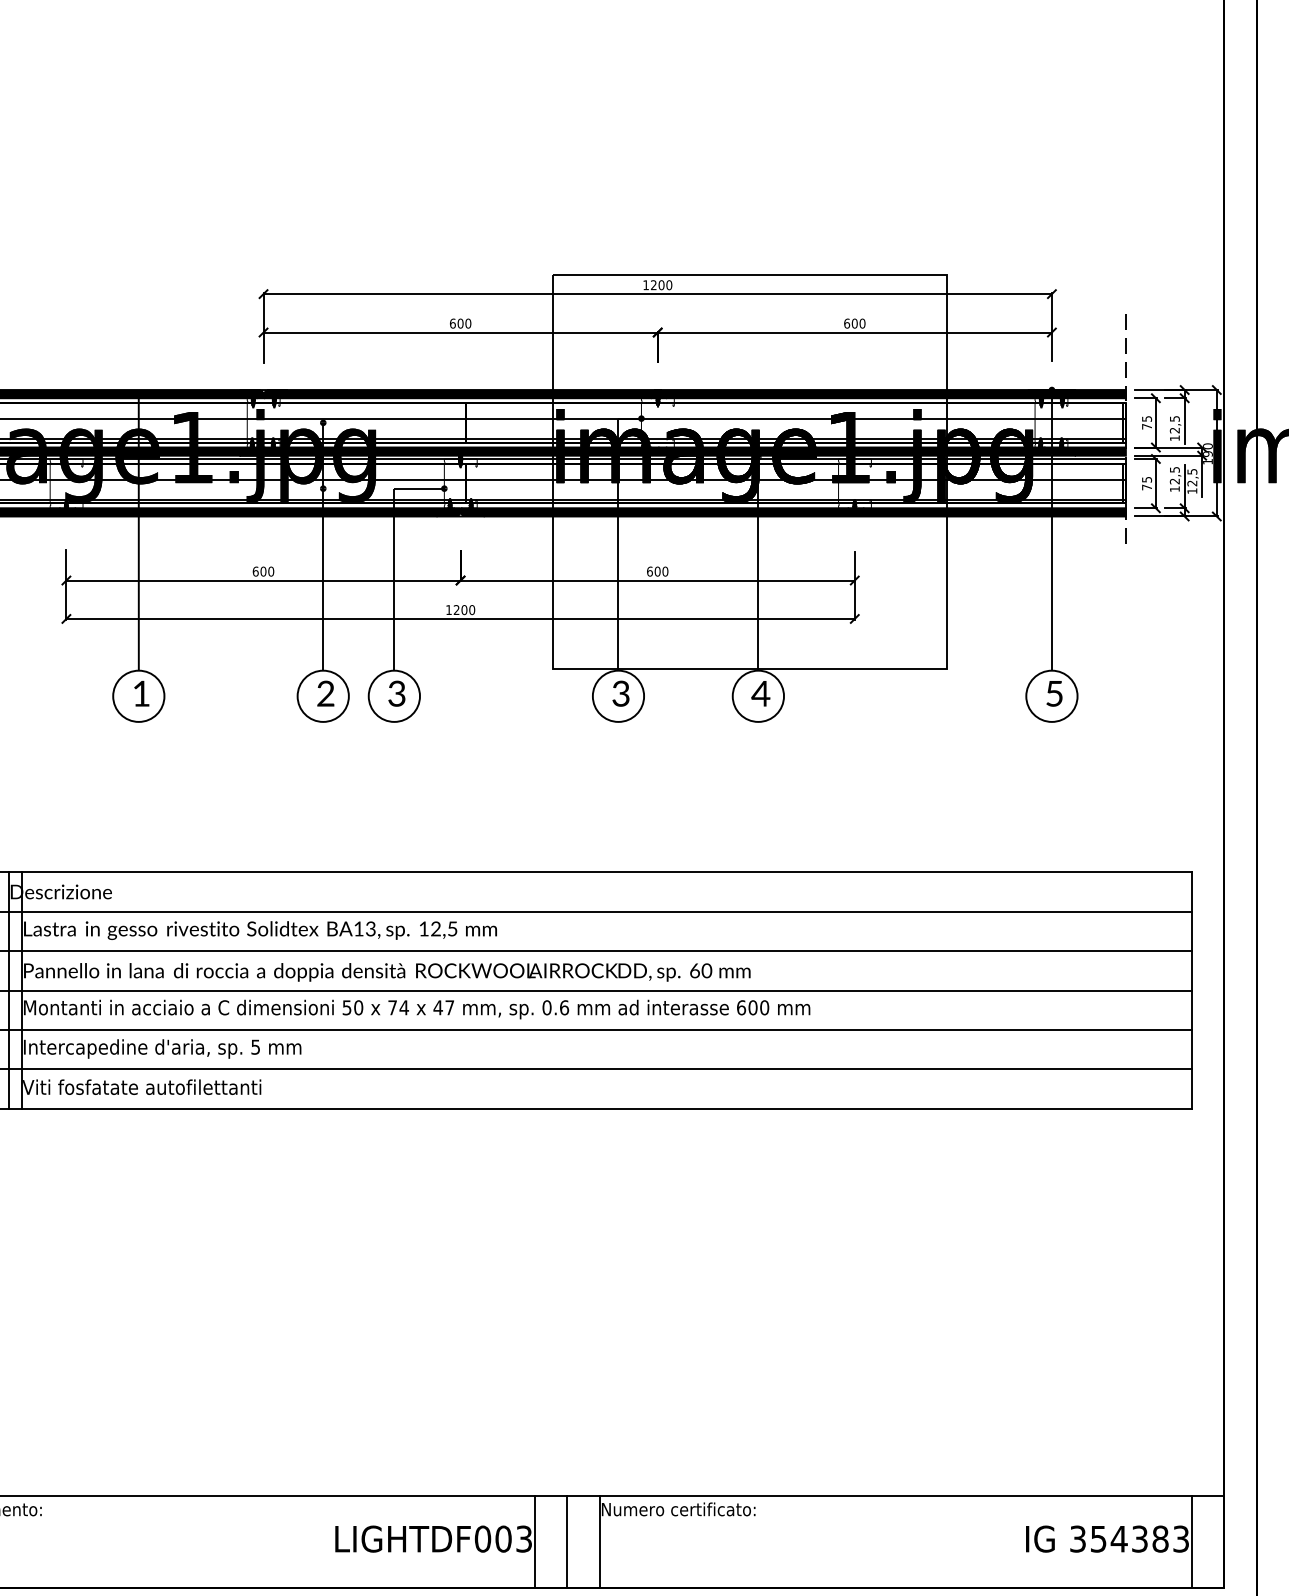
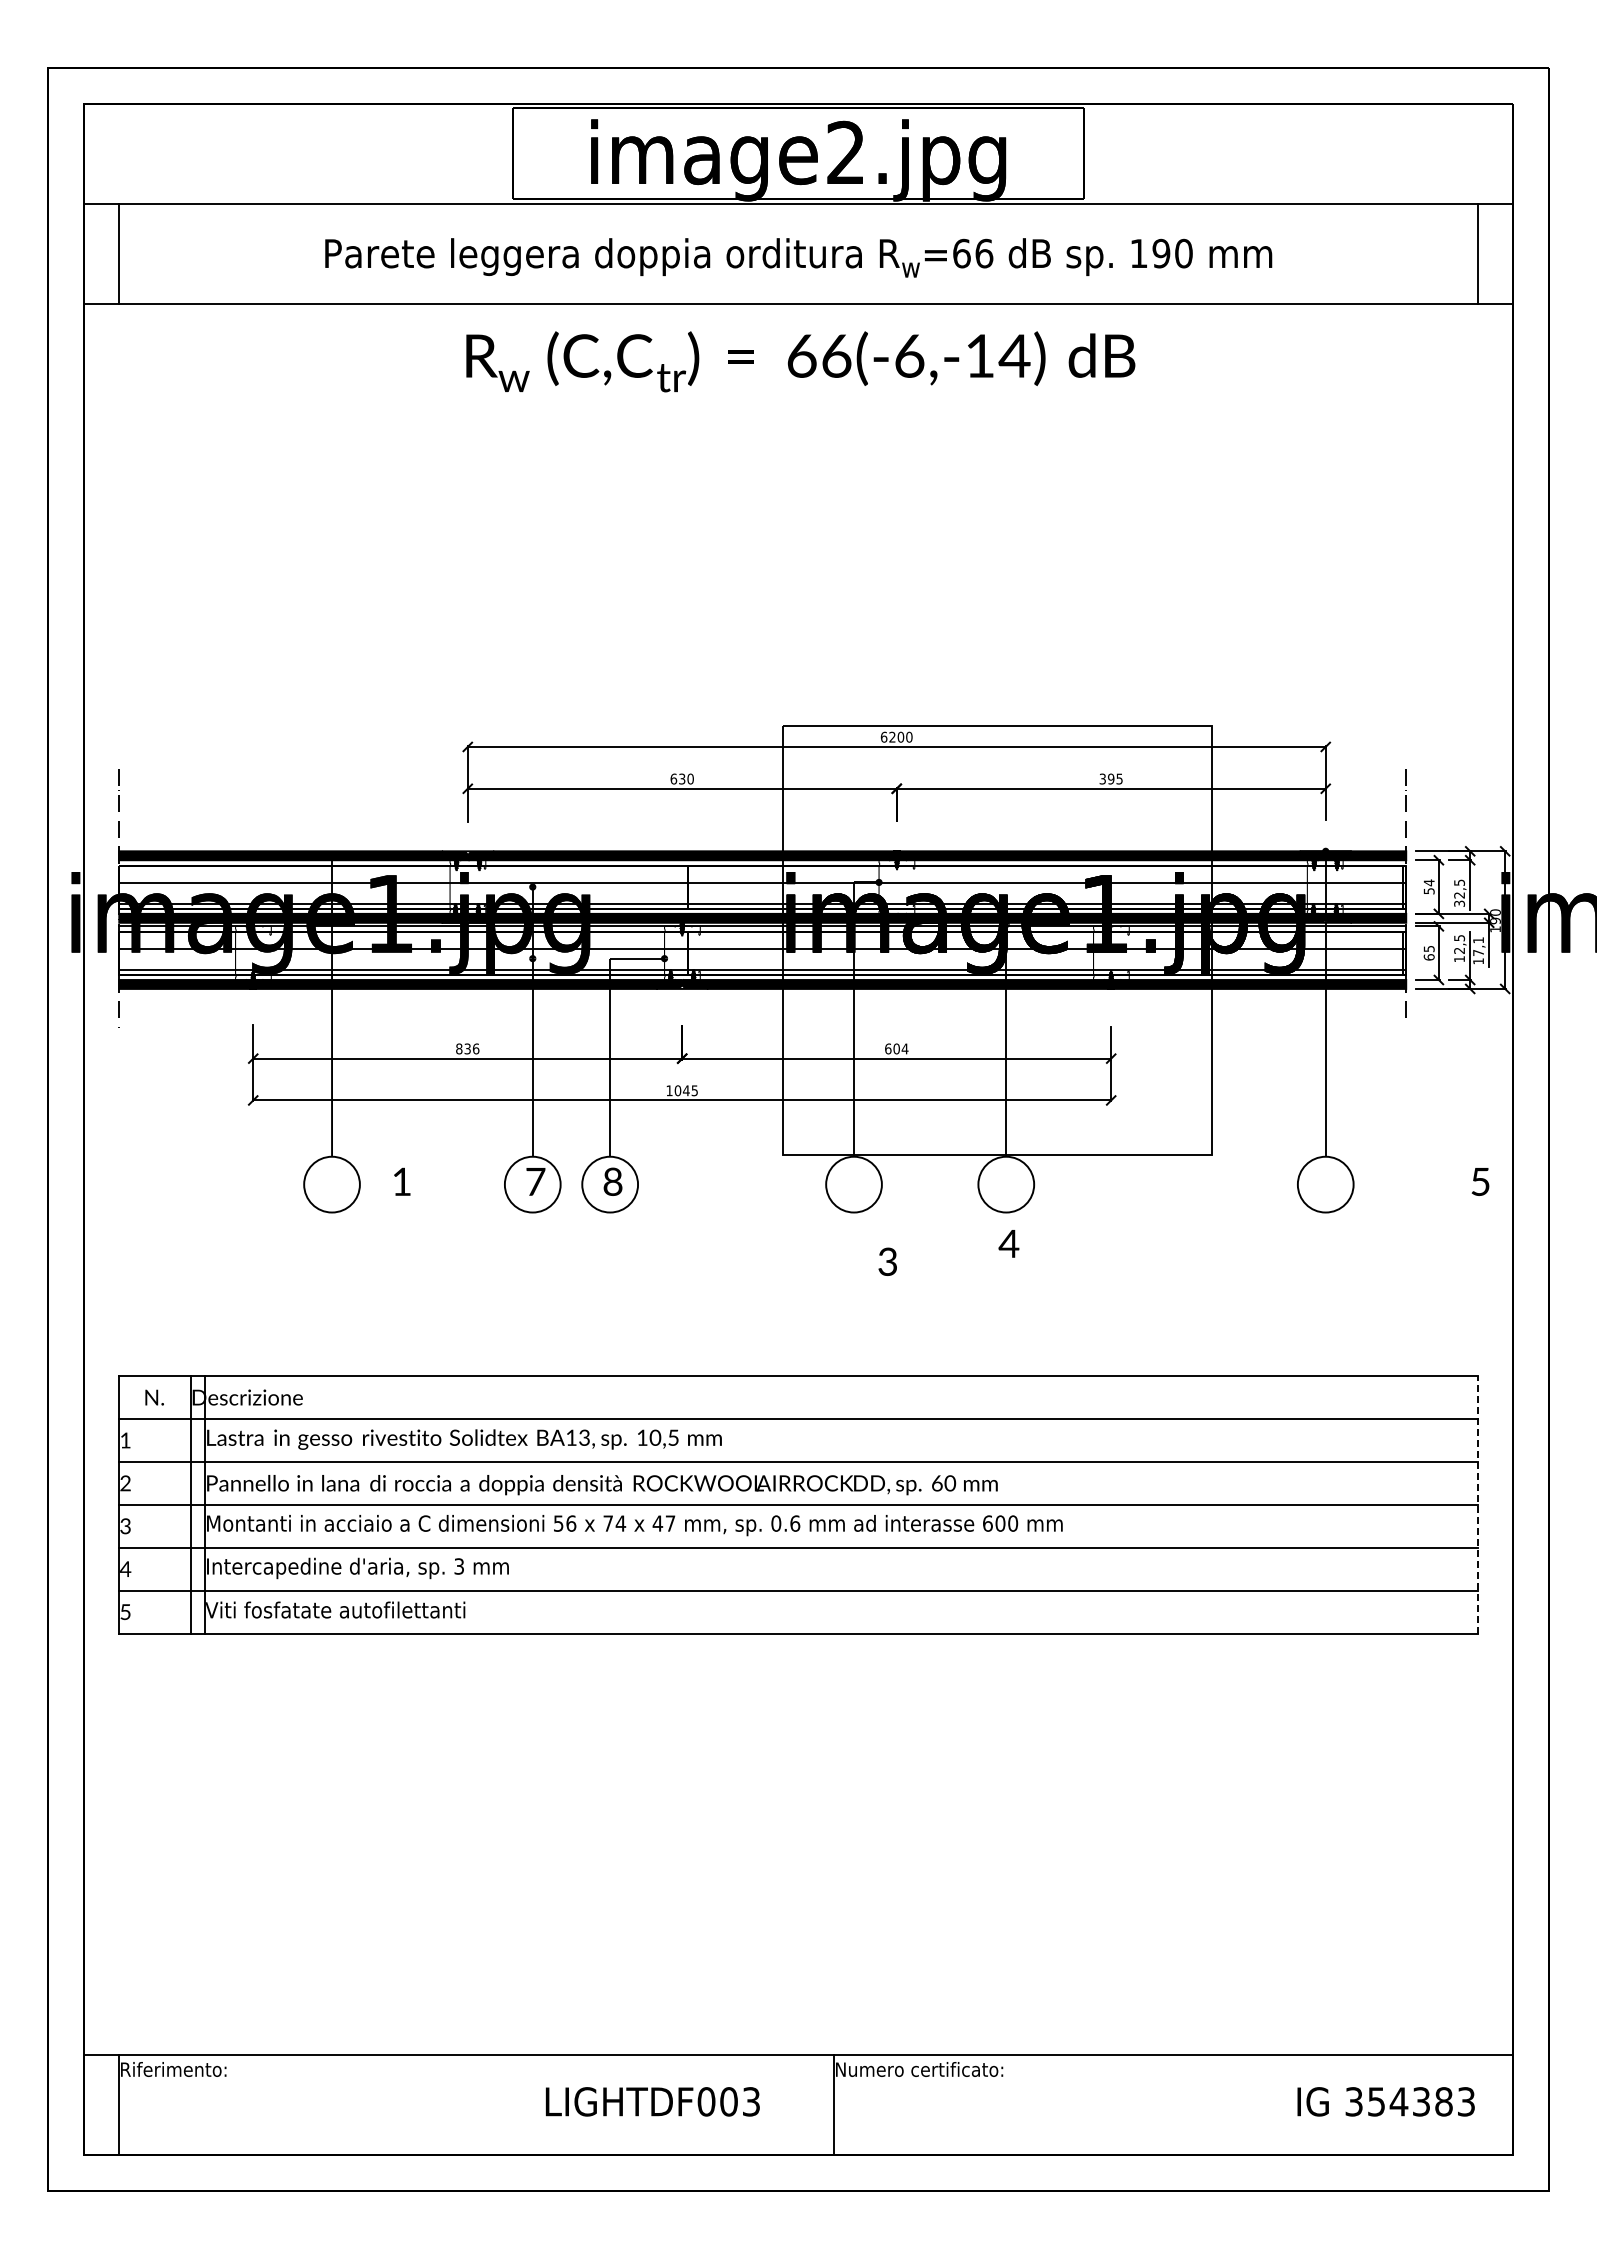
text: (645, 284) -> (883, 736), 1200 -> 6200
text: (460, 323) -> (682, 778), 600 -> 630
text: (854, 323) -> (1110, 778), 600 -> 395
text: (1146, 422) -> (1428, 886), 75 -> 54
text: (1174, 437) -> (1459, 903), 12,5 -> 32,5
text: (1192, 477) -> (1478, 946), 12,5 -> 17,1
text: (1146, 487) -> (1428, 957), 75 -> 65
text: (263, 571) -> (467, 1048), 600 -> 836
text: (664, 571) -> (904, 1048), 600 -> 604
text: (464, 609) -> (686, 1090), 1200 -> 1045
text: (141, 693) -> (402, 1181), moved
text: (325, 693) -> (535, 1181), 2 -> 7
text: (396, 693) -> (612, 1181), 3 -> 8
text: (620, 693) -> (887, 1261), moved
text: (760, 693) -> (1008, 1243), moved
text: (1054, 693) -> (1480, 1181), moved
text: (436, 928) -> (655, 1437), 12,5 -> 10,5
line: (1191, 990) -> (1477, 1504), solid -> dashed
text: (358, 1007) -> (571, 1523), 50 -> 56
text: (255, 1046) -> (459, 1565), 5 -> 3
line: (534, 1542) -> (762, 2105), removed
line: (567, 1542) -> (798, 2105), removed
line: (1191, 1542) -> (1477, 2105), removed

